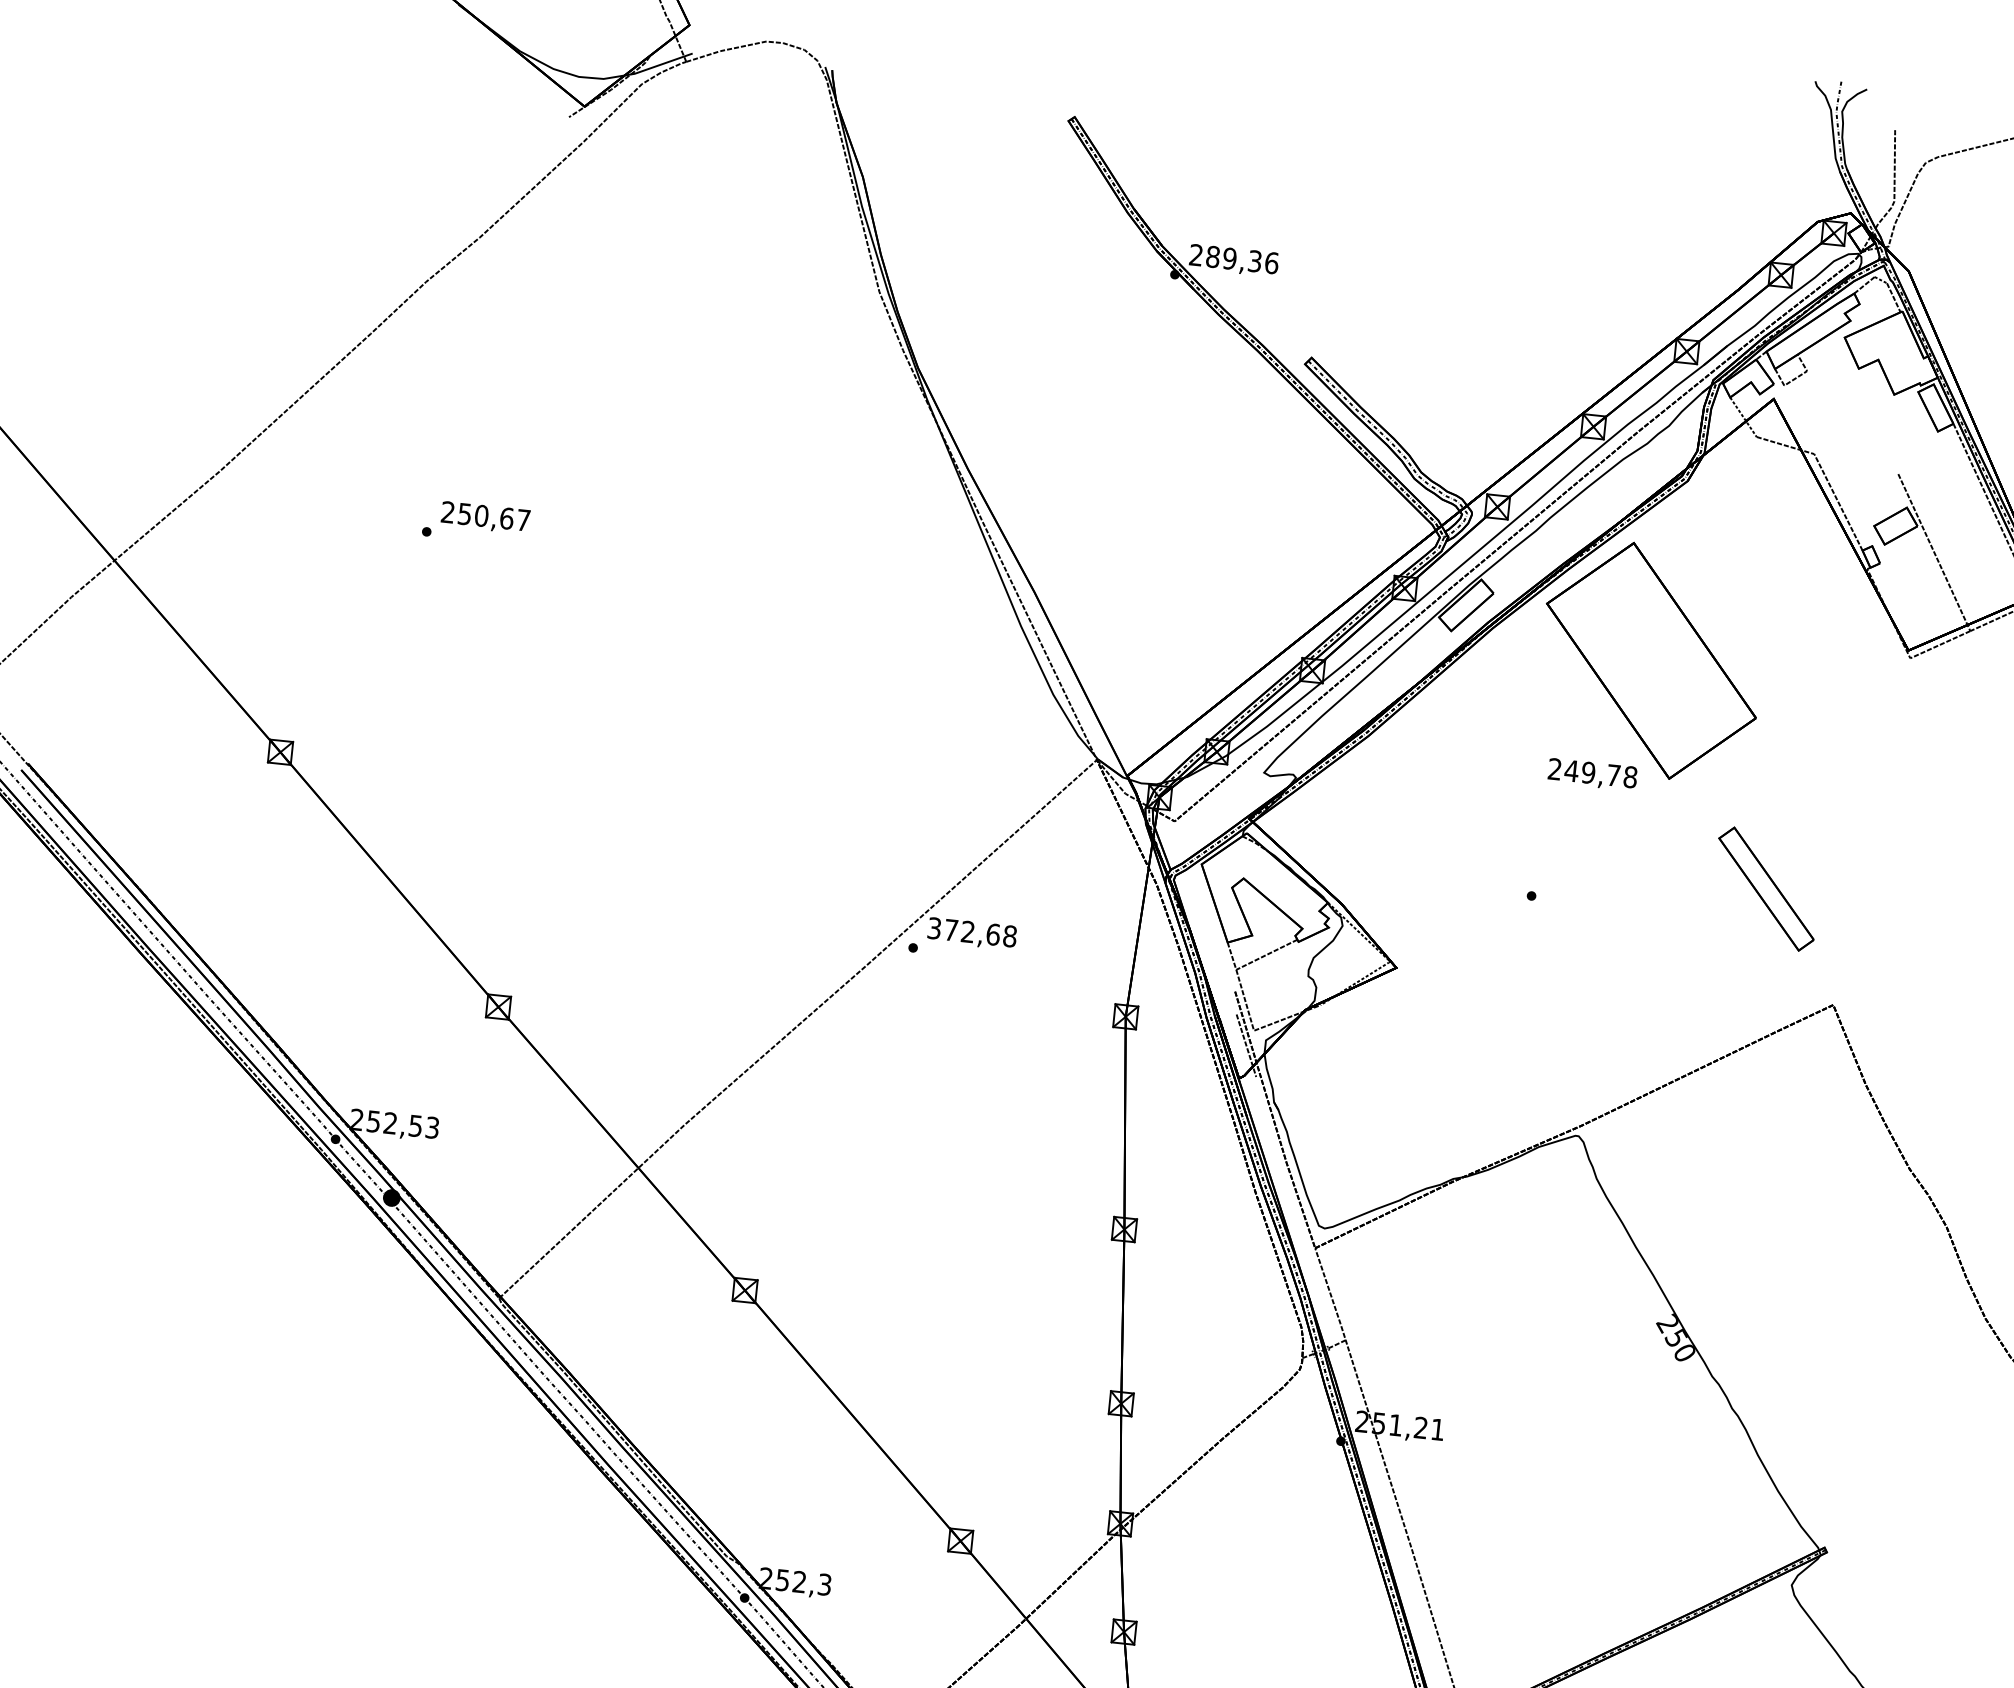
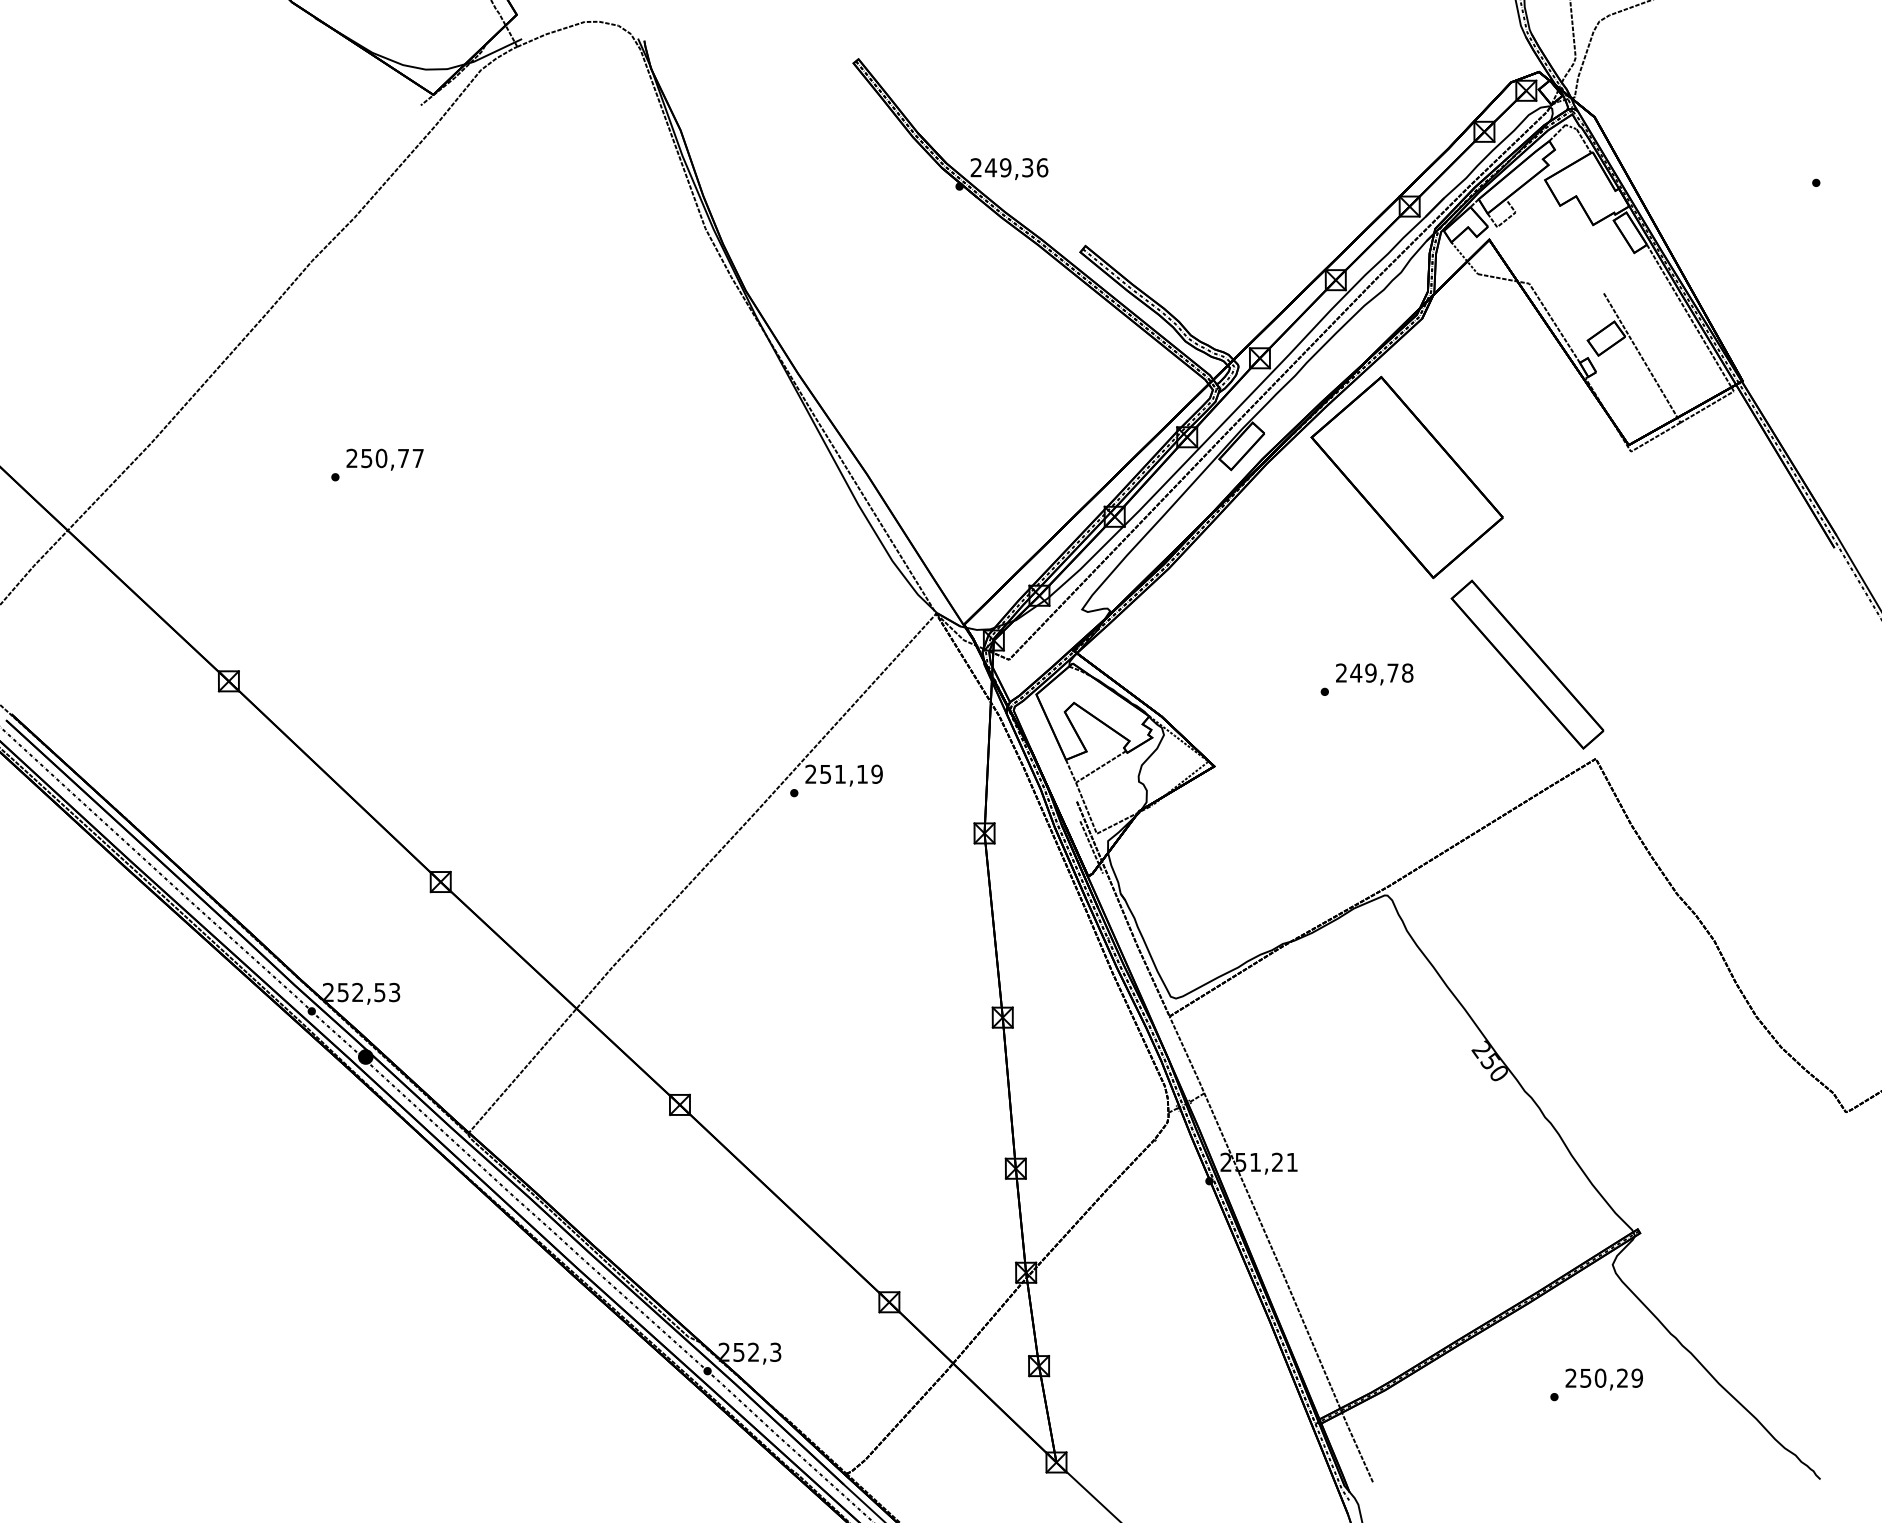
text: (1212, 256) -> (990, 167), 289,36 -> 249,36
text: (506, 518) -> (403, 458), 250,67 -> 250,77
text: (1592, 774) -> (1374, 674), moved
part: (1766, 889) -> (1527, 664), size x1.67
text: (971, 931) -> (843, 773), 372,68 -> 251,19

